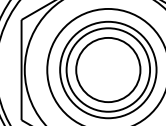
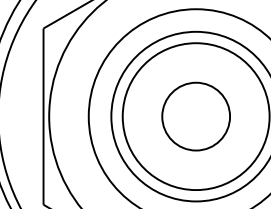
circle: (108, 69) -> (196, 115), size x0.6

